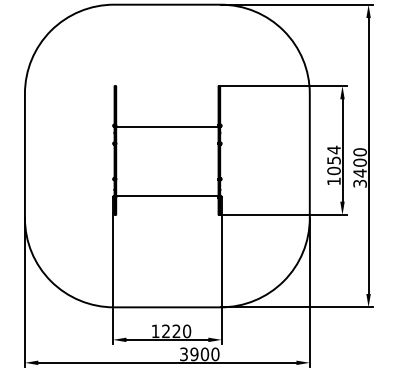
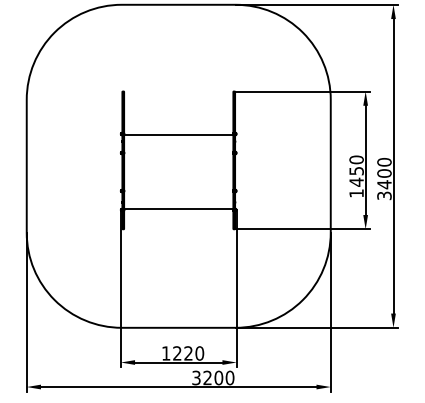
text: (333, 160) -> (356, 171), 1054 -> 1450
text: (194, 354) -> (207, 378), 3900 -> 3200

